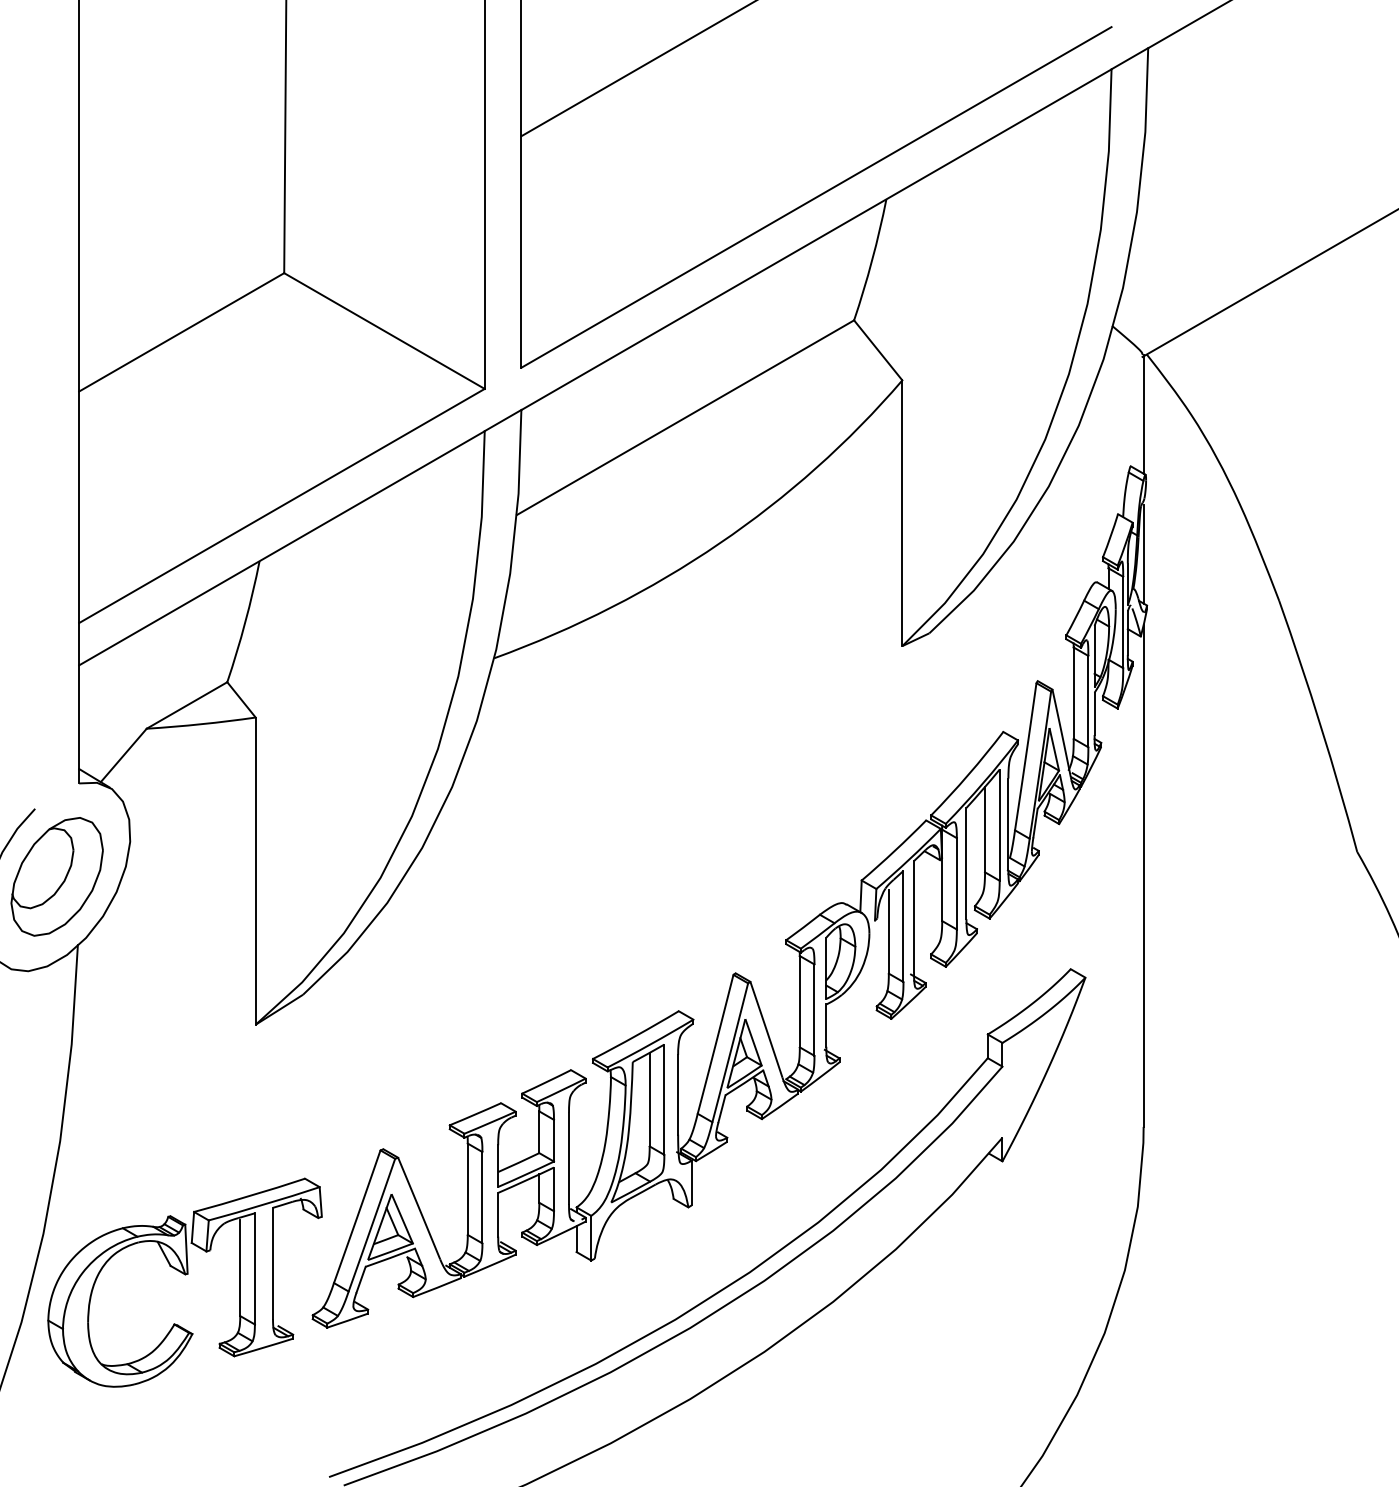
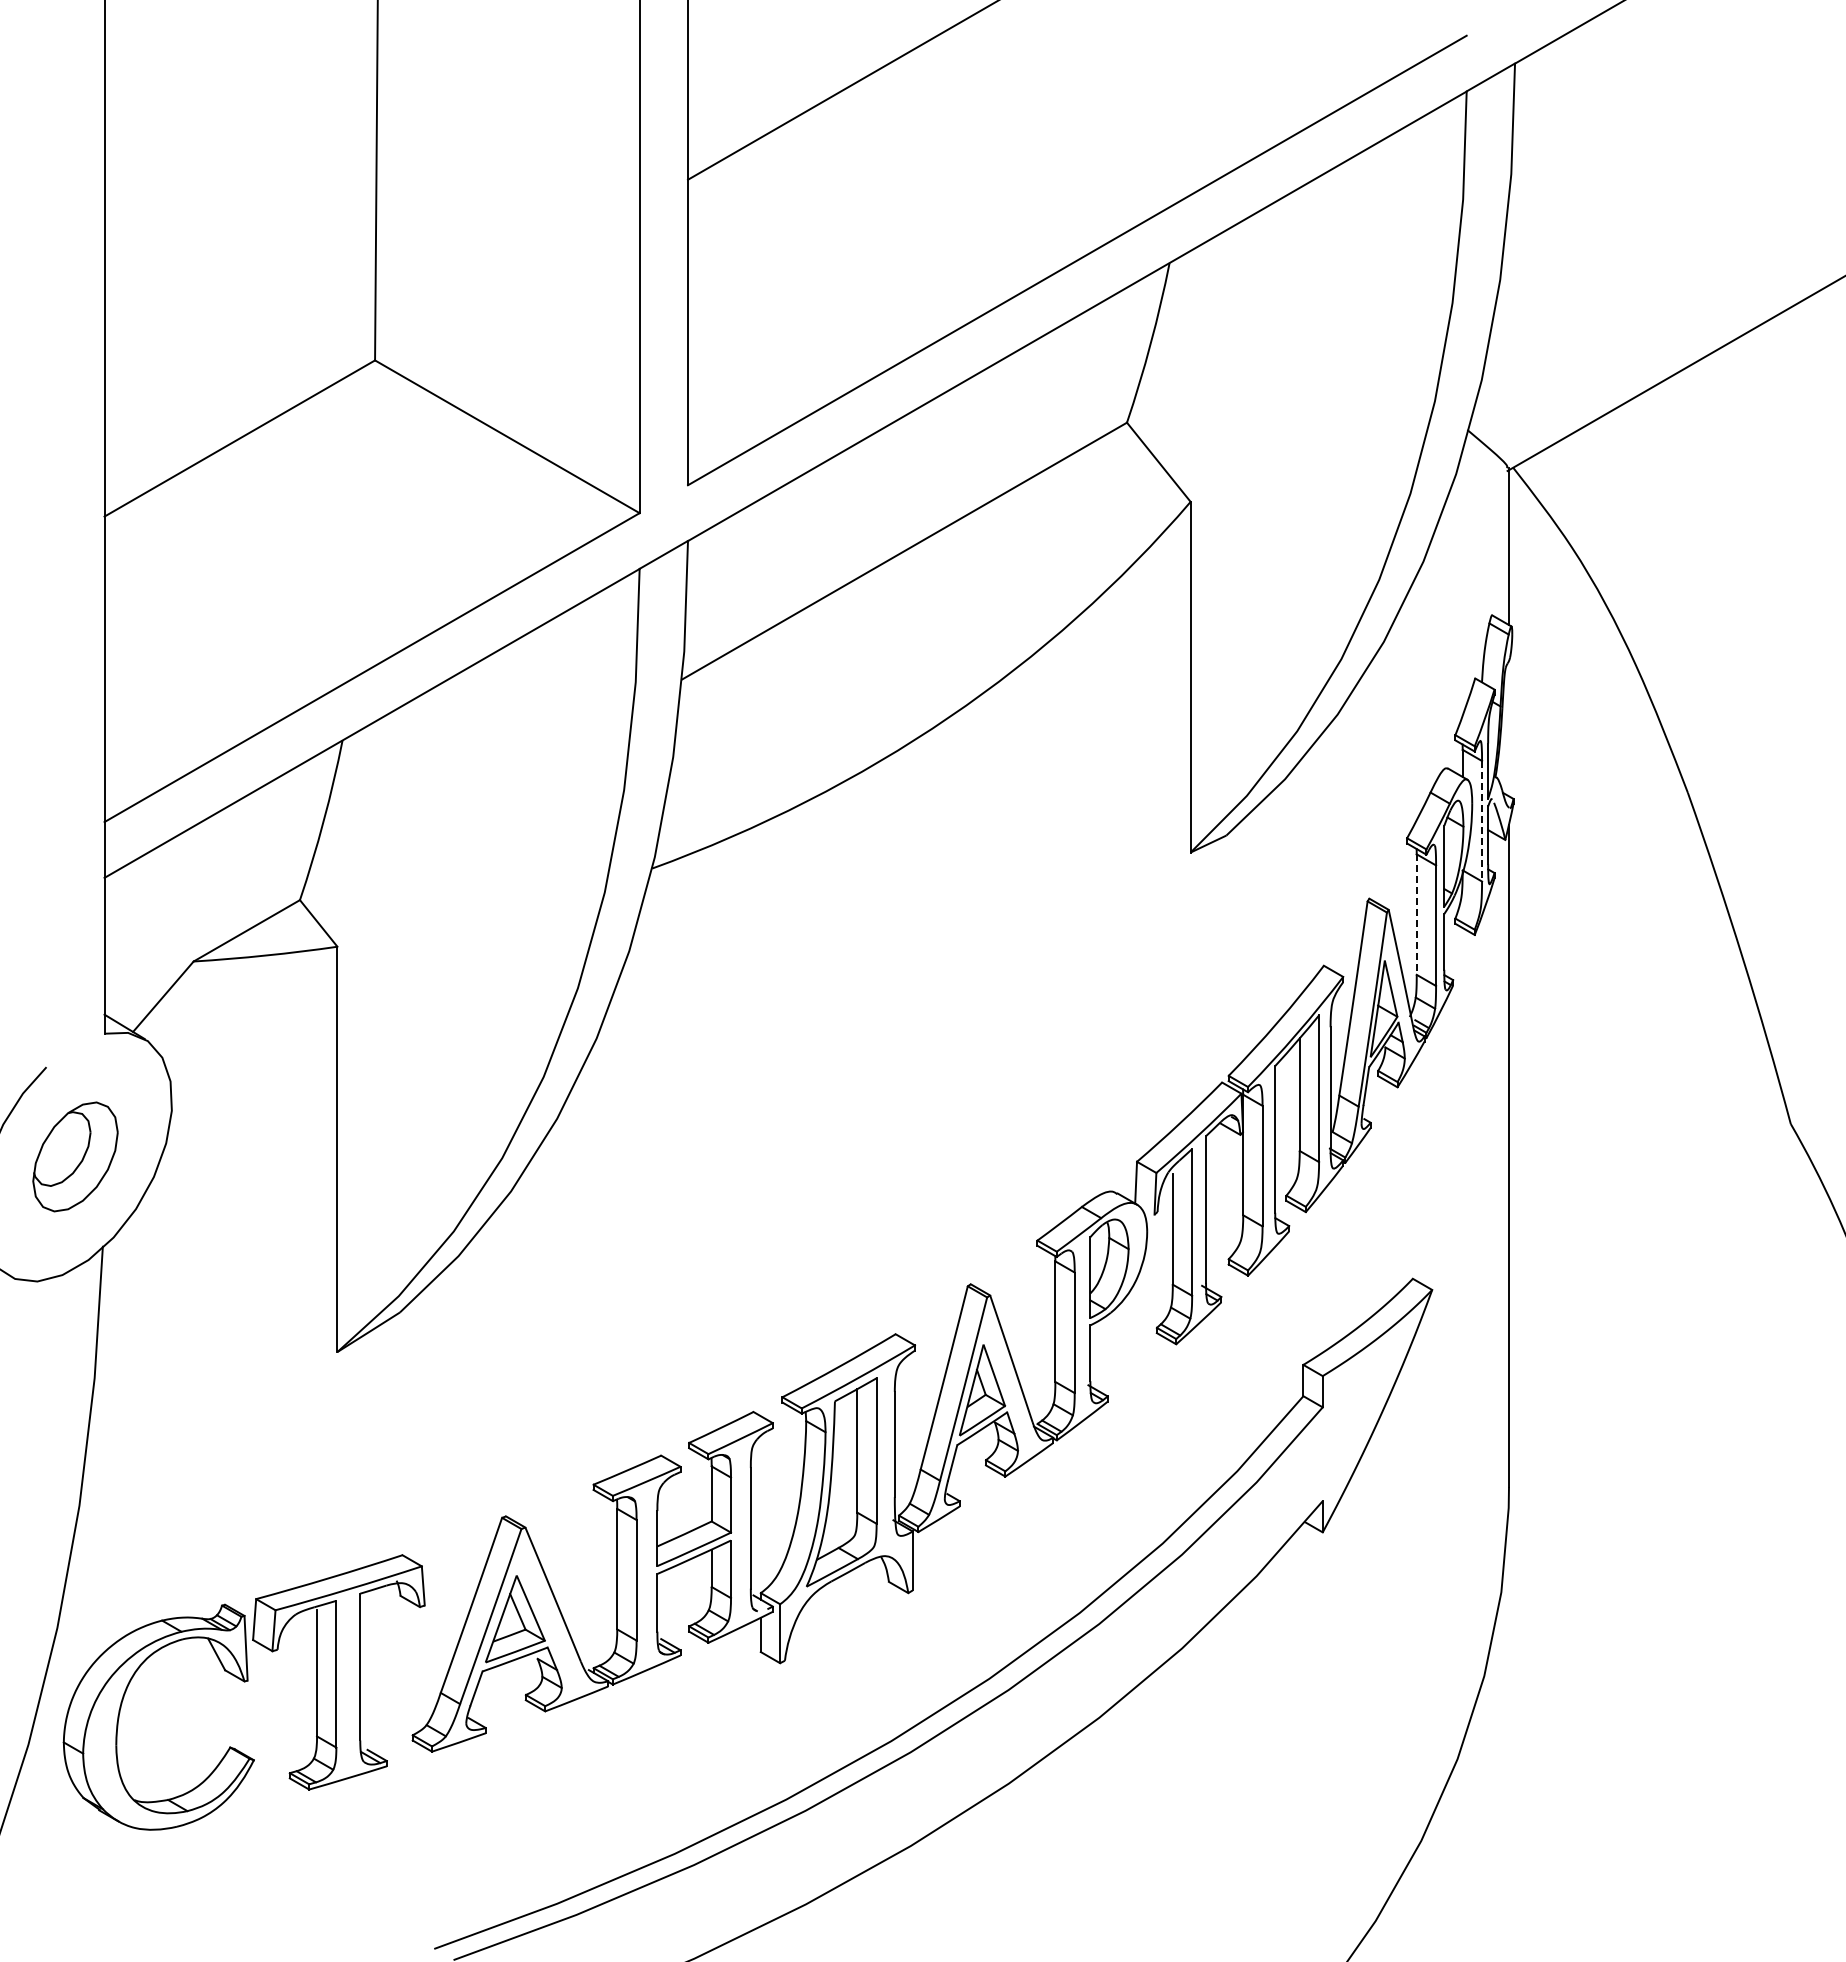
line: (1144, 554) -> (1509, 731), removed
line: (1123, 622) -> (1482, 821), solid -> dashed
line: (1073, 693) -> (1416, 915), solid -> dashed
part: (57, 876) -> (75, 1156), size x0.7

